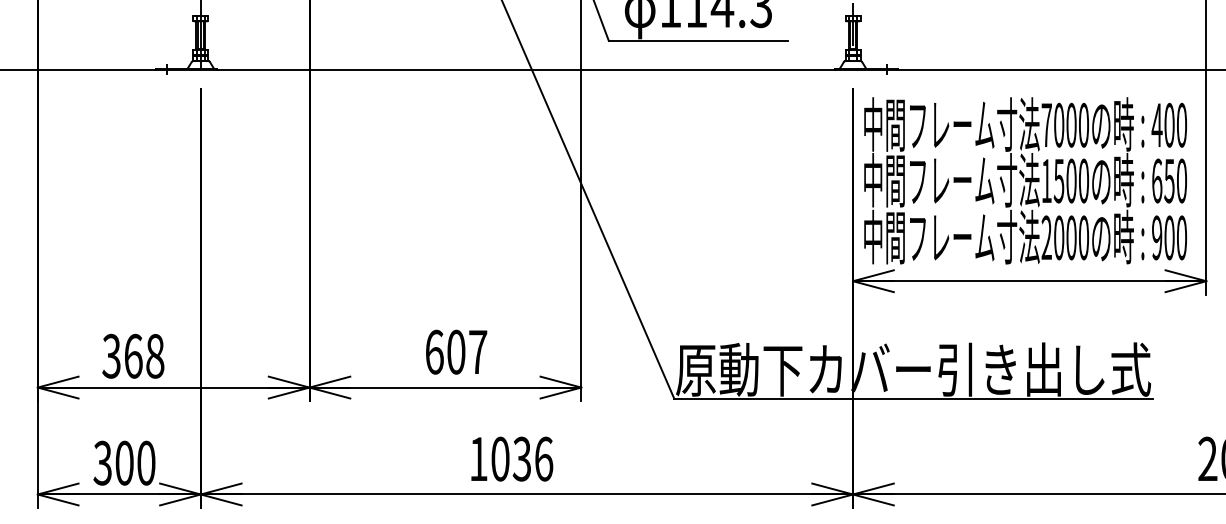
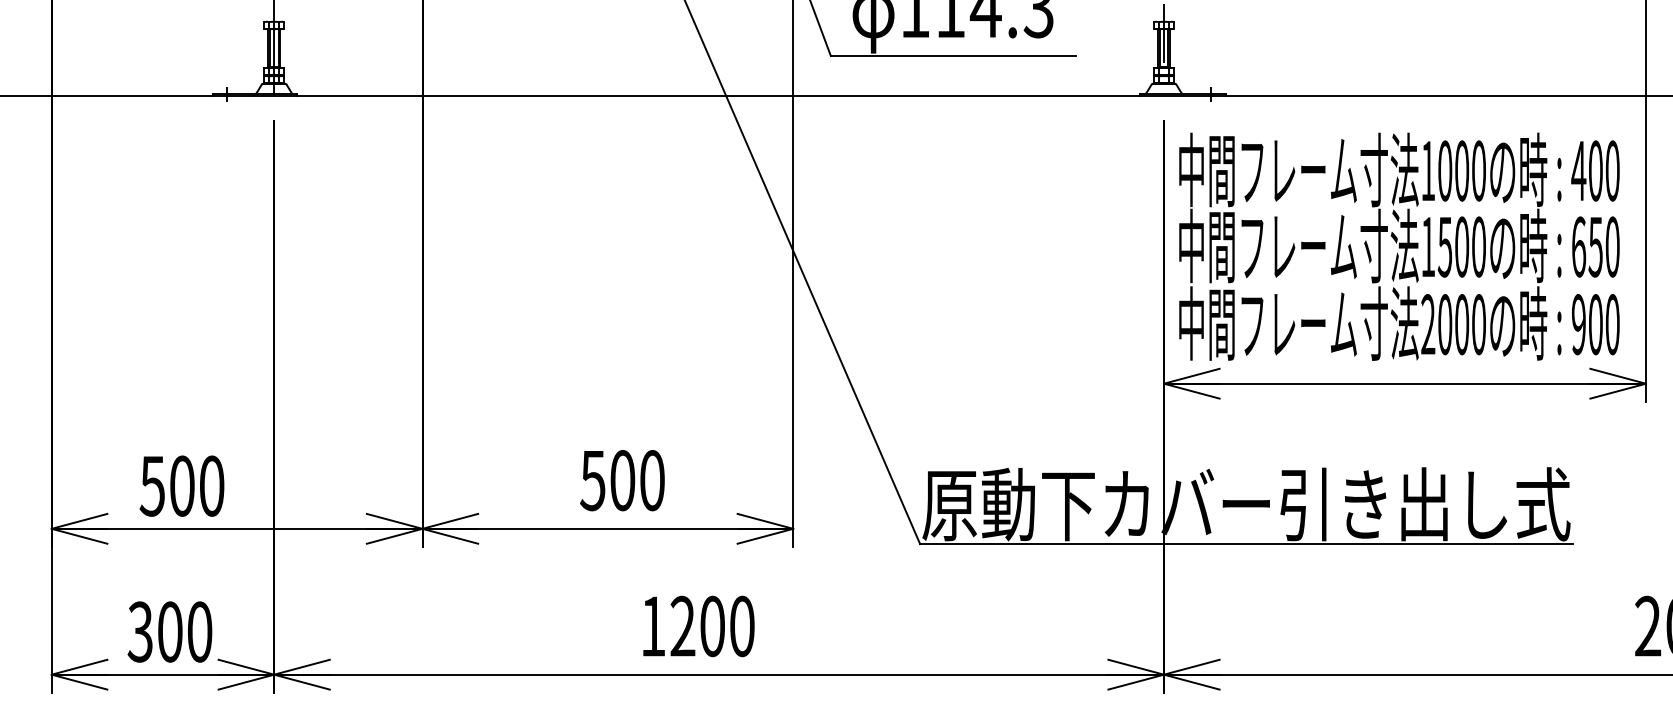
text: (1046, 124) -> (1427, 169), 7000 -> 1000
text: (456, 351) -> (622, 479), 607 -> 500
text: (133, 355) -> (182, 485), 368 -> 500
text: (522, 458) -> (713, 625), 1036 -> 1200

